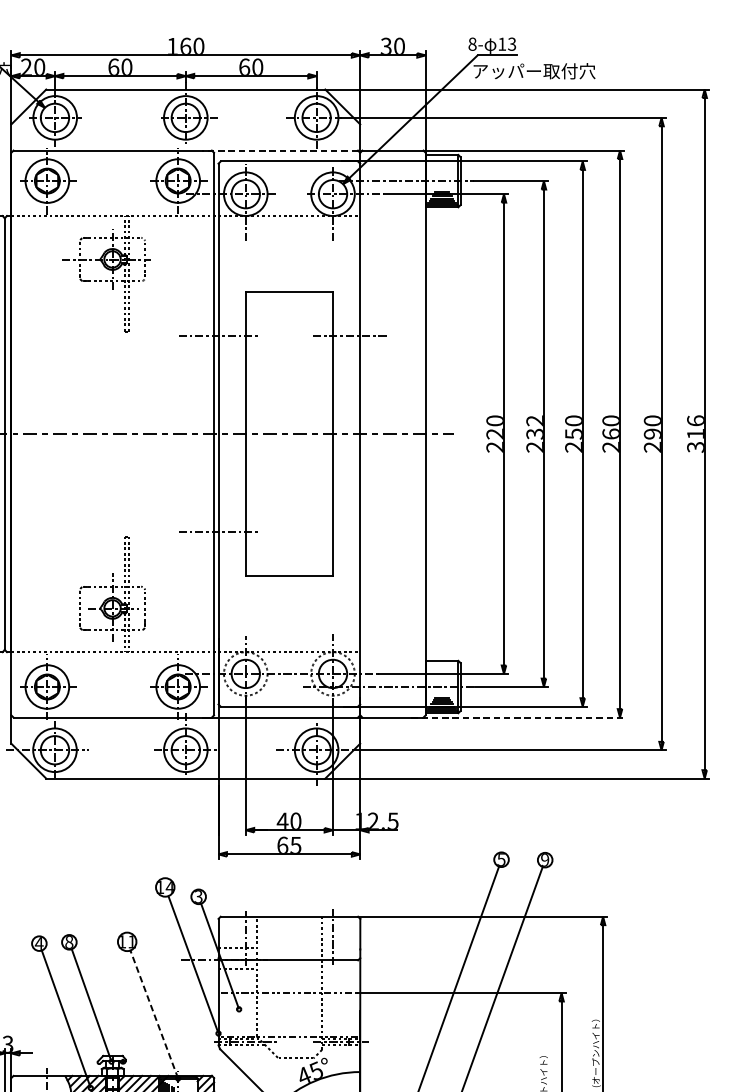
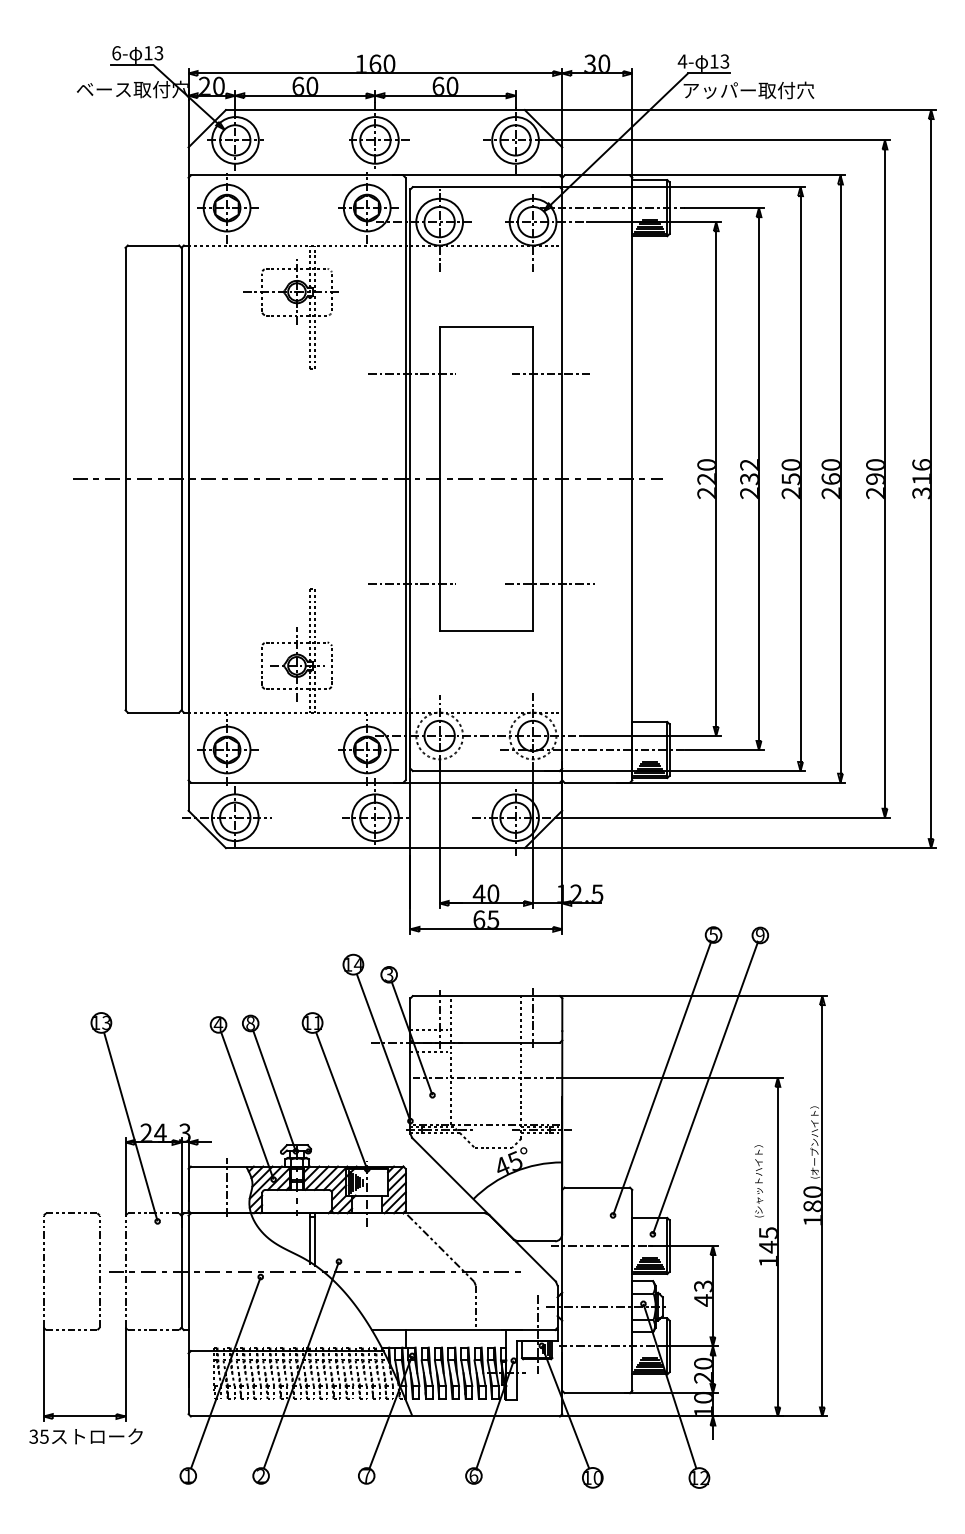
text: (472, 44) -> (682, 61), 8- -> 4-
line: (279, 150) -> (475, 175), dashed -> solid
line: (349, 532) -> (550, 584), added
line: (518, 717) -> (731, 782), dashed -> solid
line: (154, 1014) -> (341, 1100), dashed -> solid

